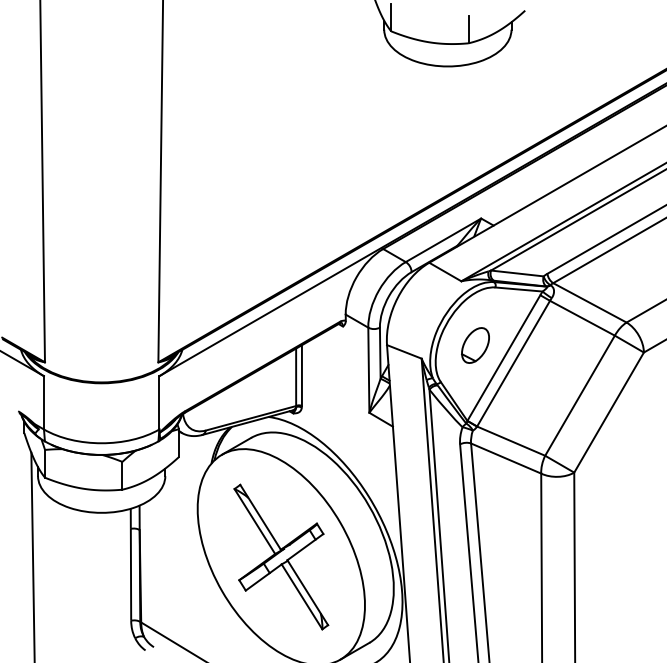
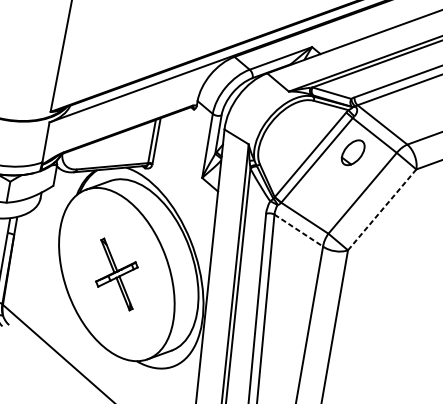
part: (475, 345) -> (353, 152), moved
line: (609, 412) -> (382, 209), solid -> dashed
line: (506, 458) -> (299, 230), solid -> dashed
part: (281, 556) -> (117, 274), size x0.6

